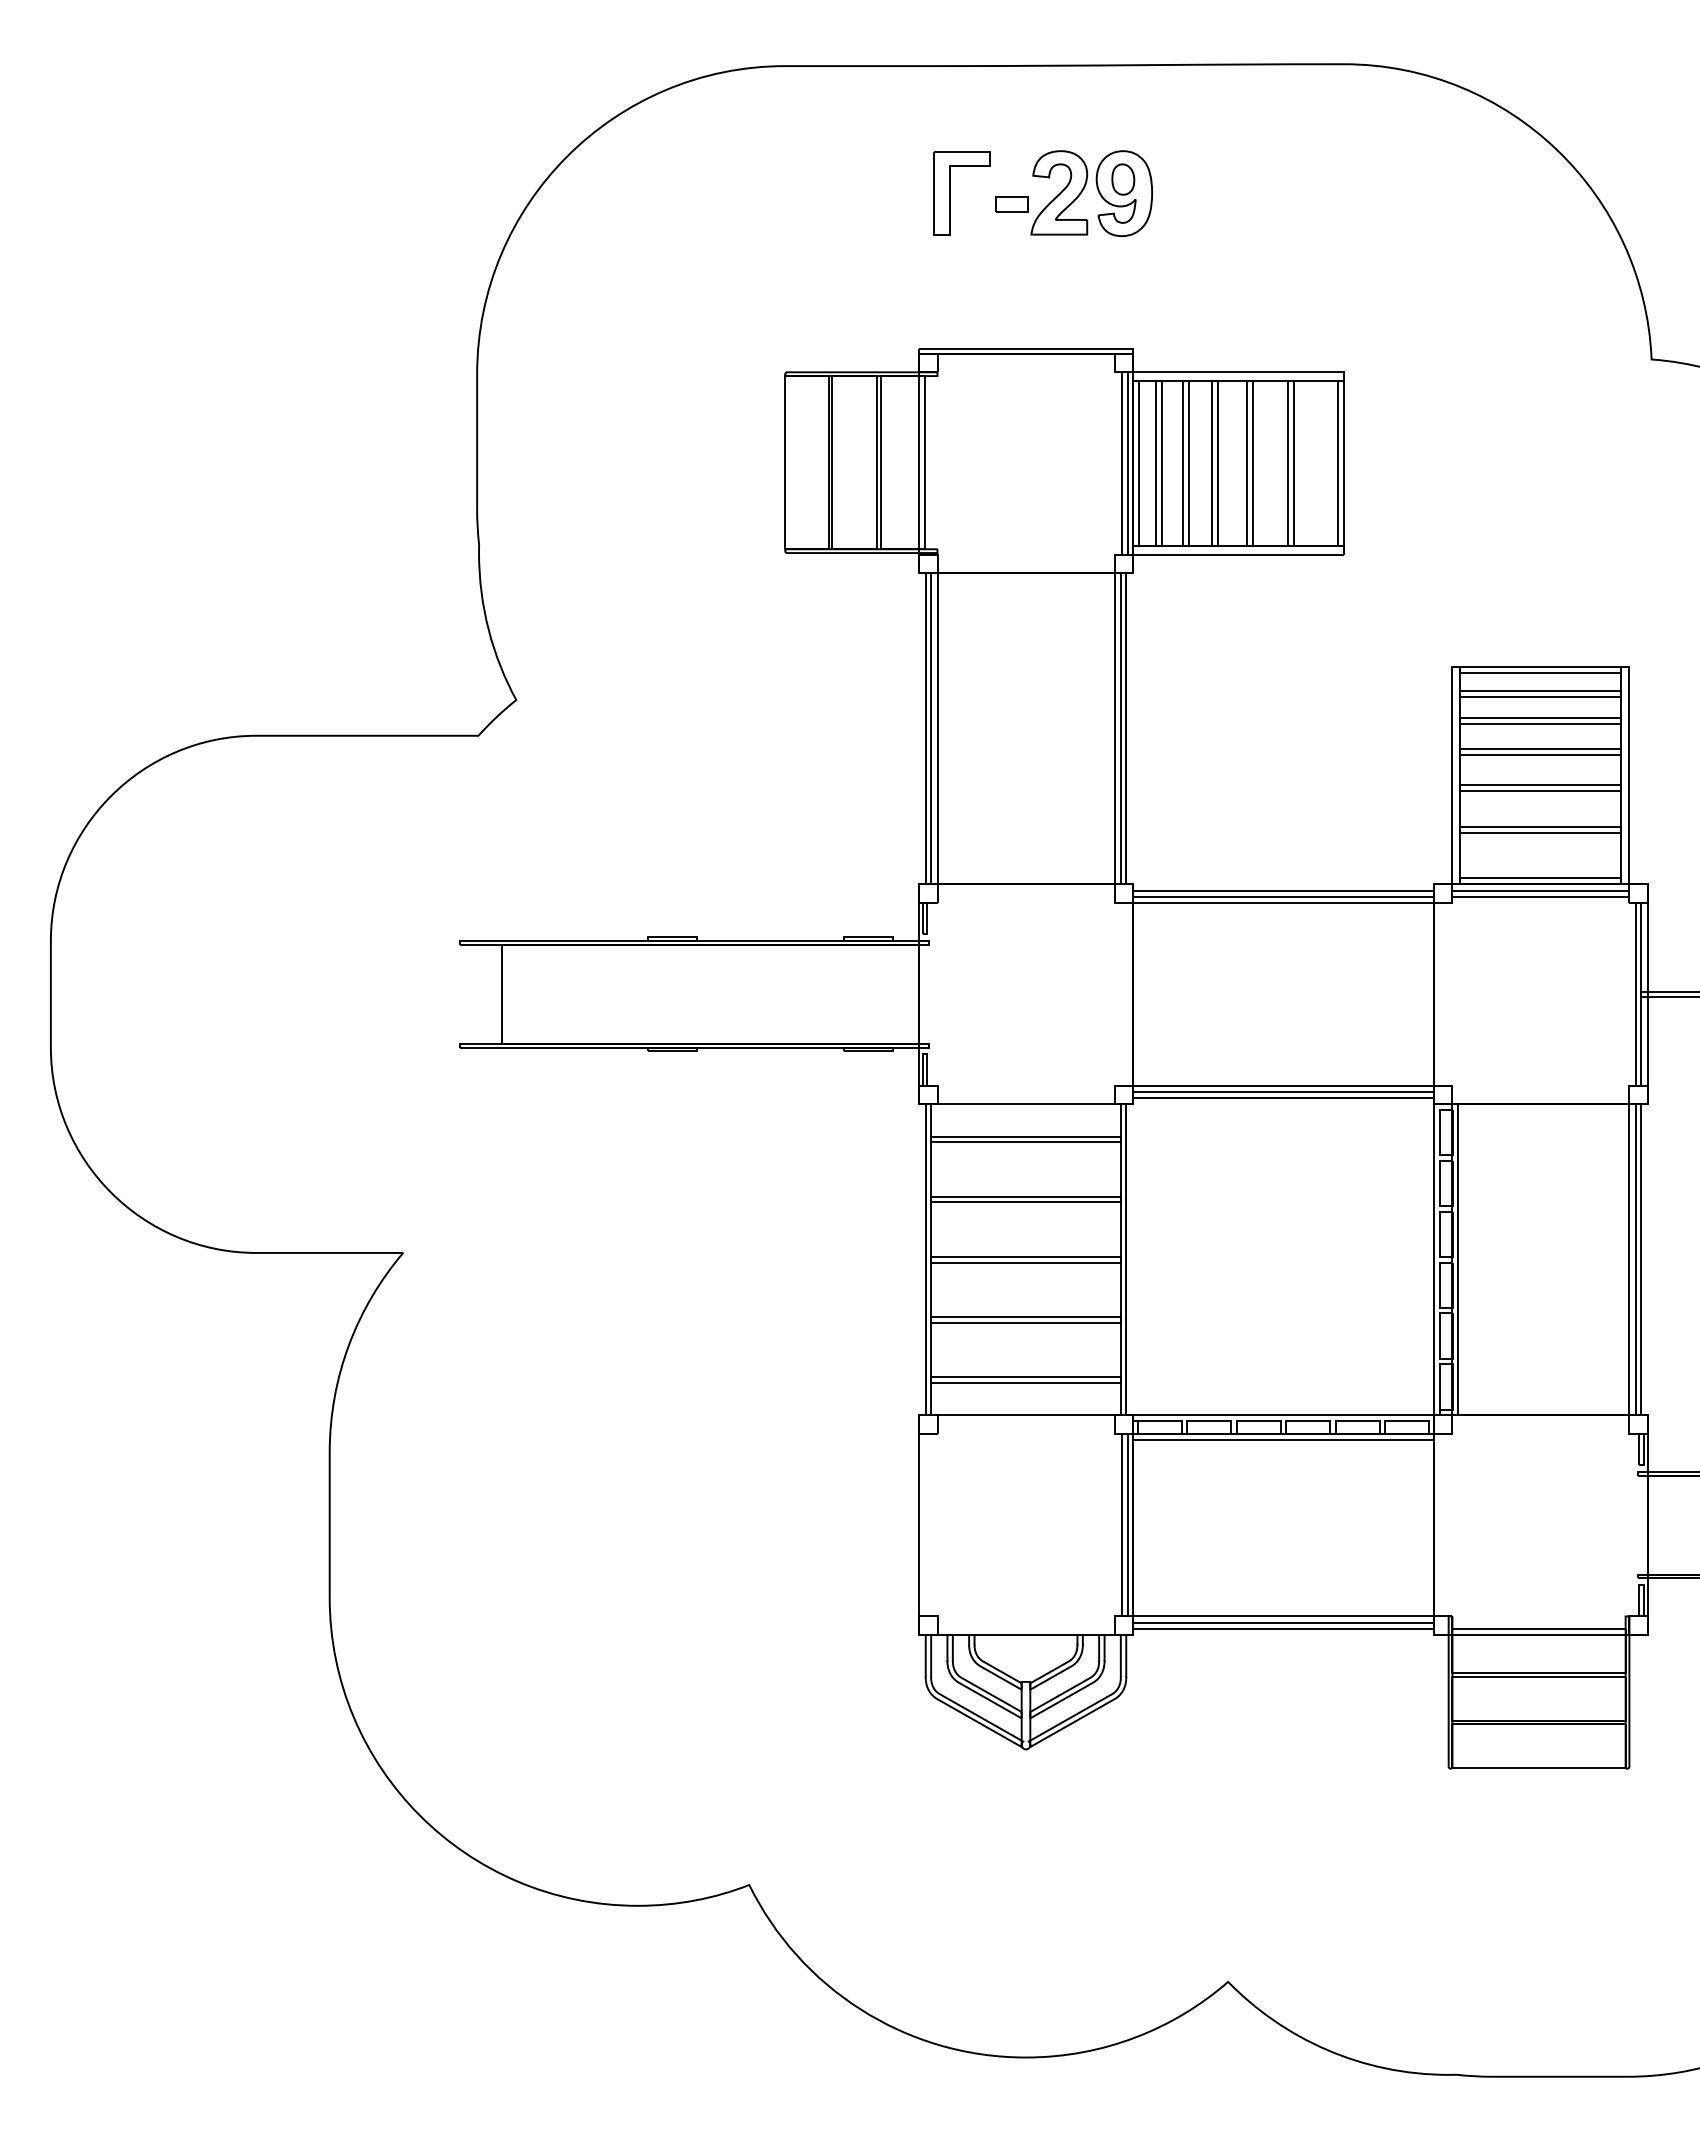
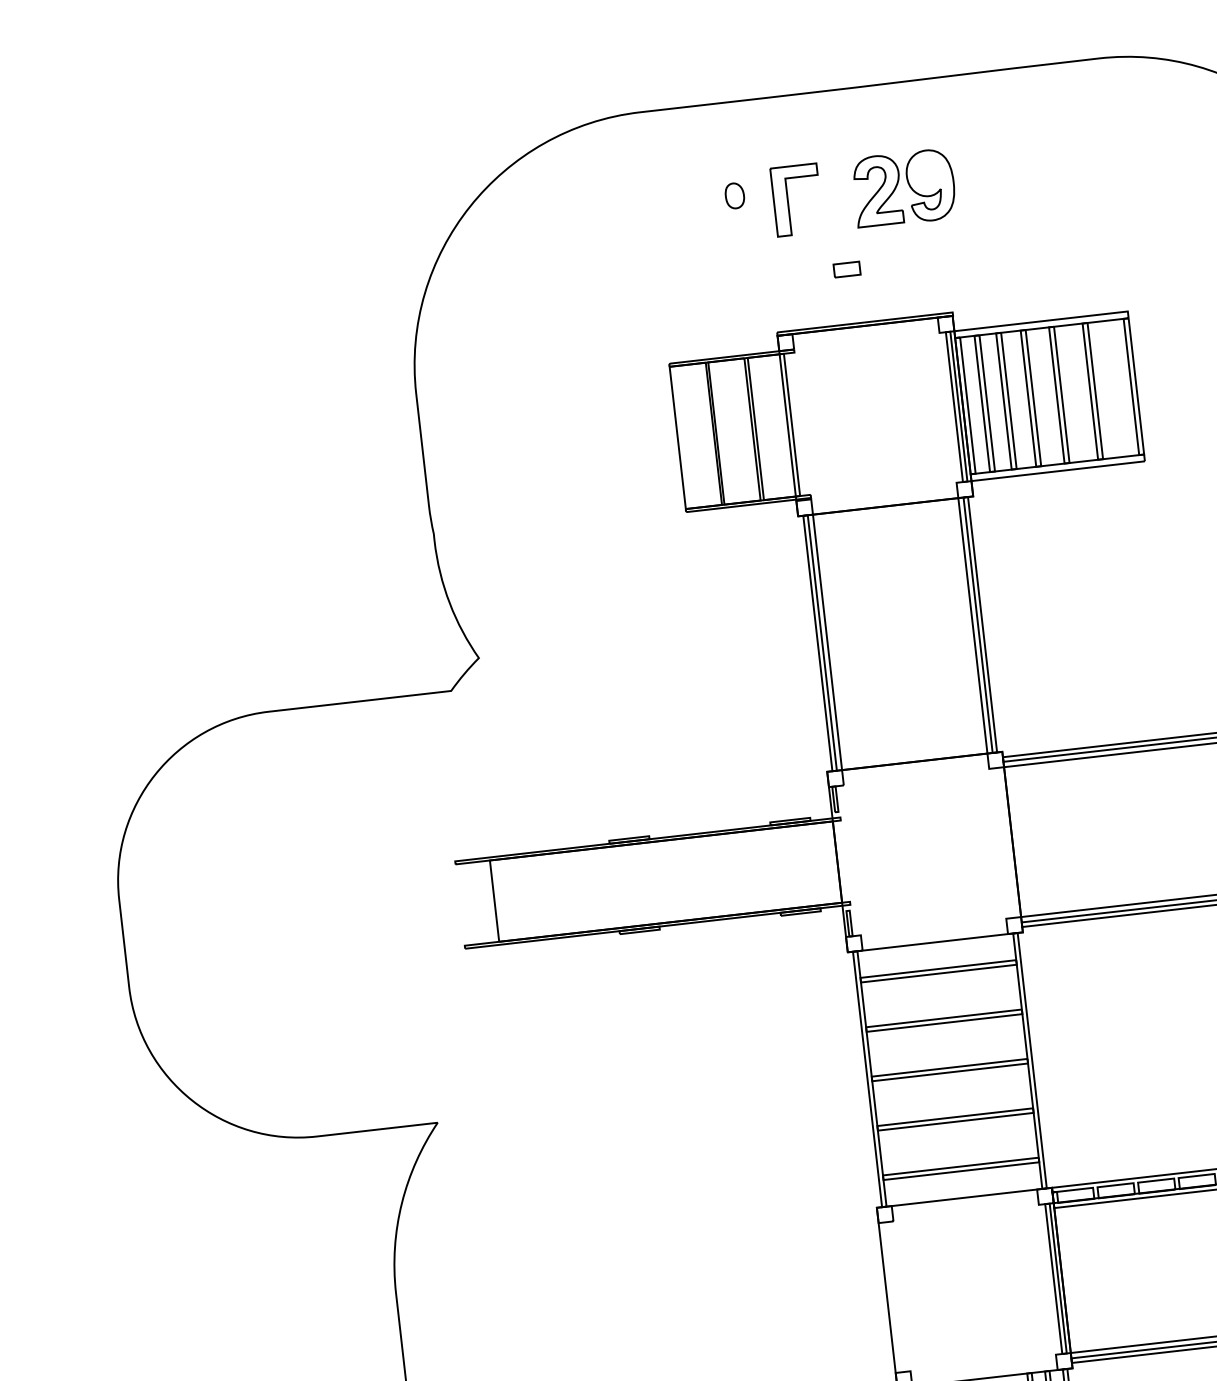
part: (1123, 179) -> (735, 195), moved
part: (1011, 204) -> (846, 269), moved

